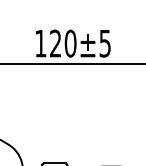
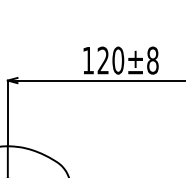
text: (104, 43) -> (152, 60), 120±5 -> 120±8

